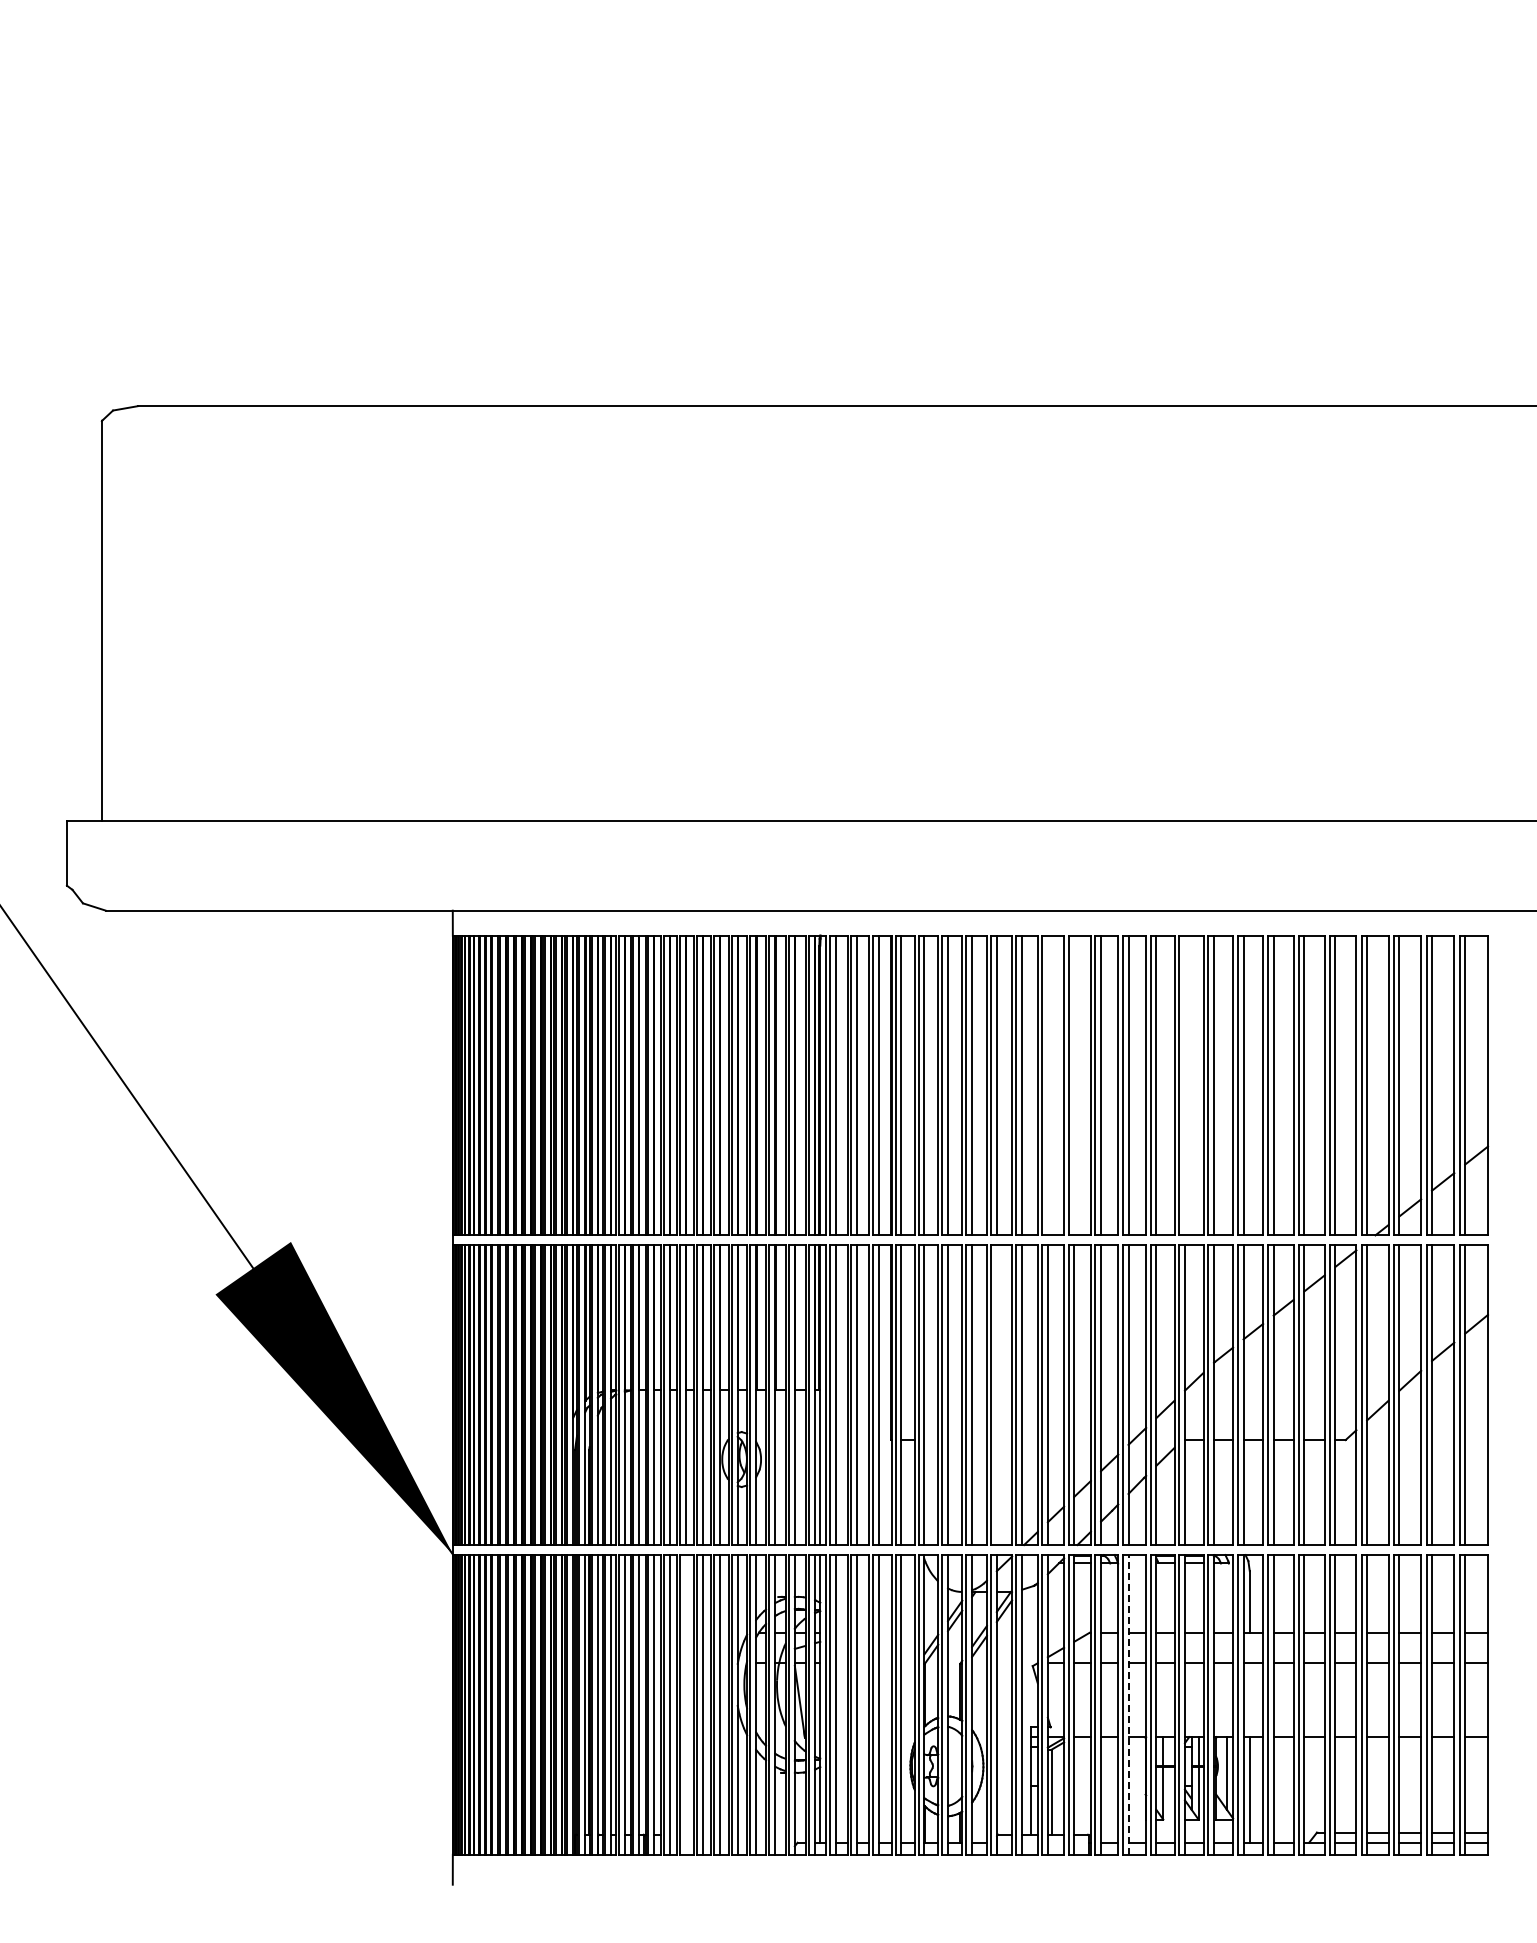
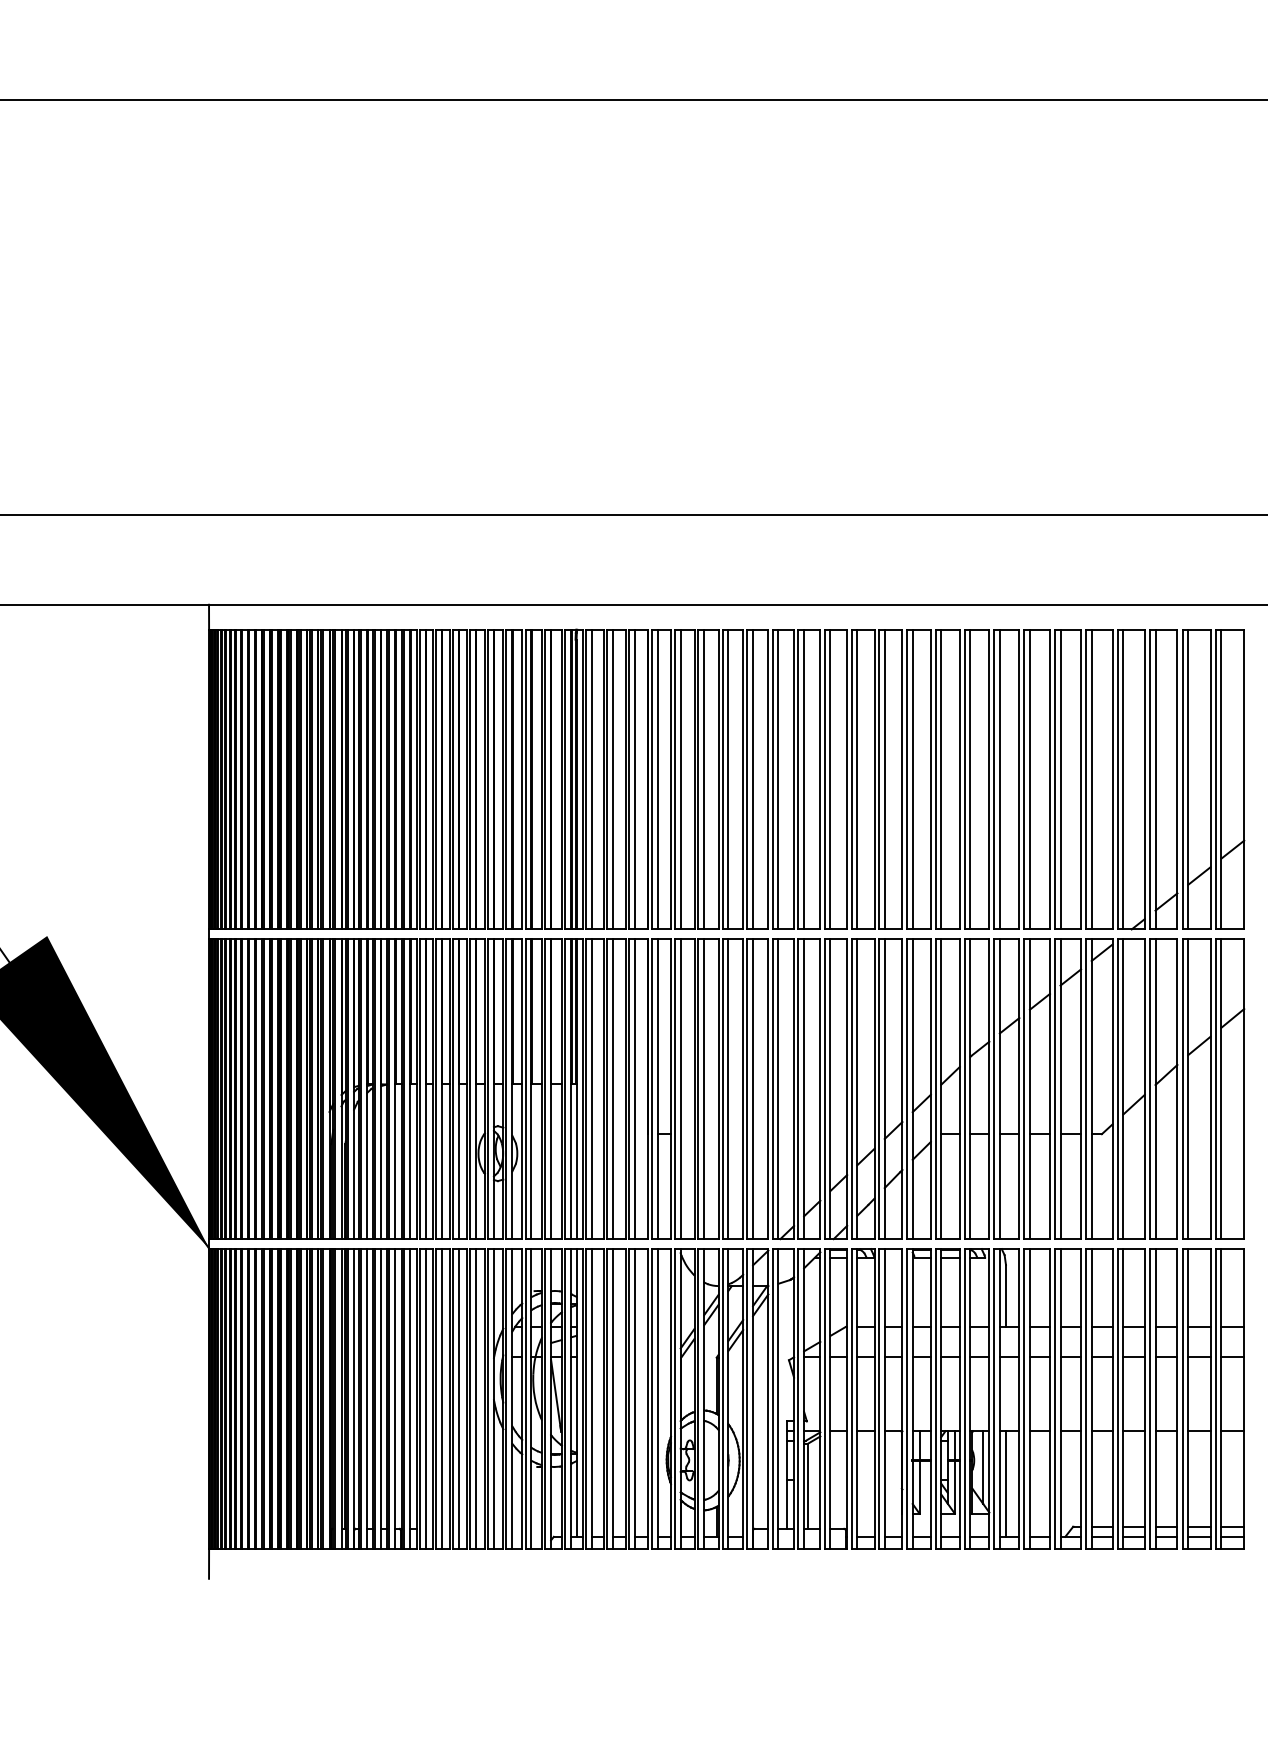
line: (1047, 1085) -> (803, 779), added
line: (1074, 1085) -> (830, 779), added
line: (1184, 1085) -> (940, 779), added
line: (996, 1395) -> (752, 1089), added
line: (685, 1704) -> (441, 1398), added
line: (1128, 1704) -> (884, 1398), dashed -> solid

